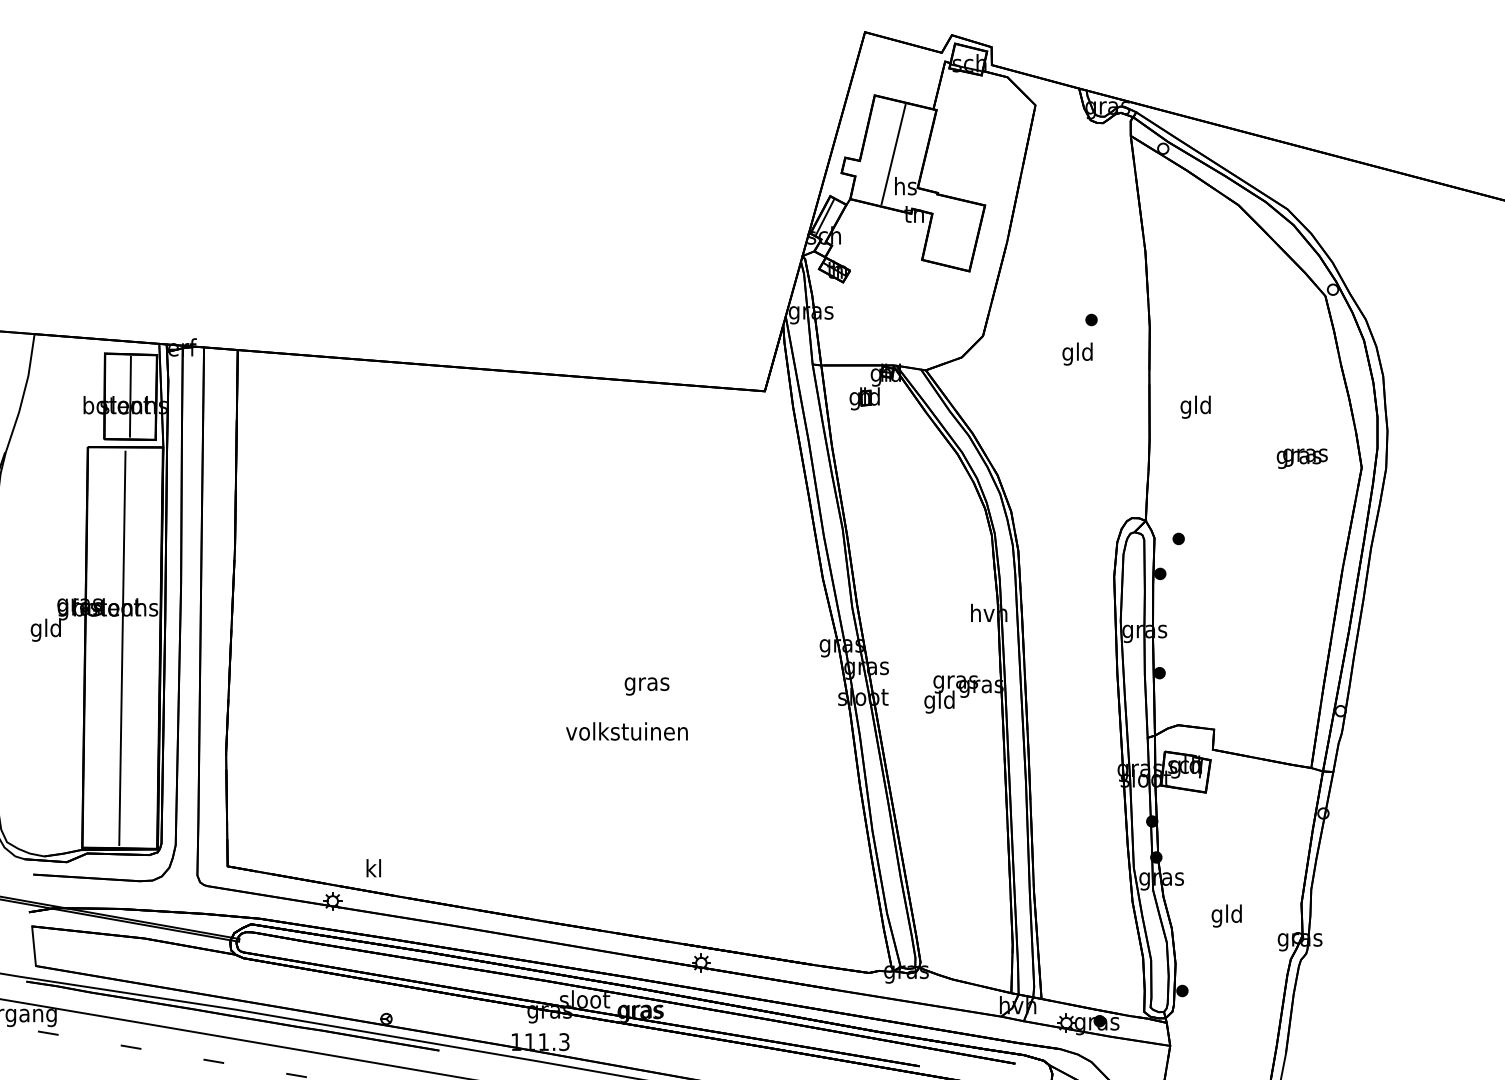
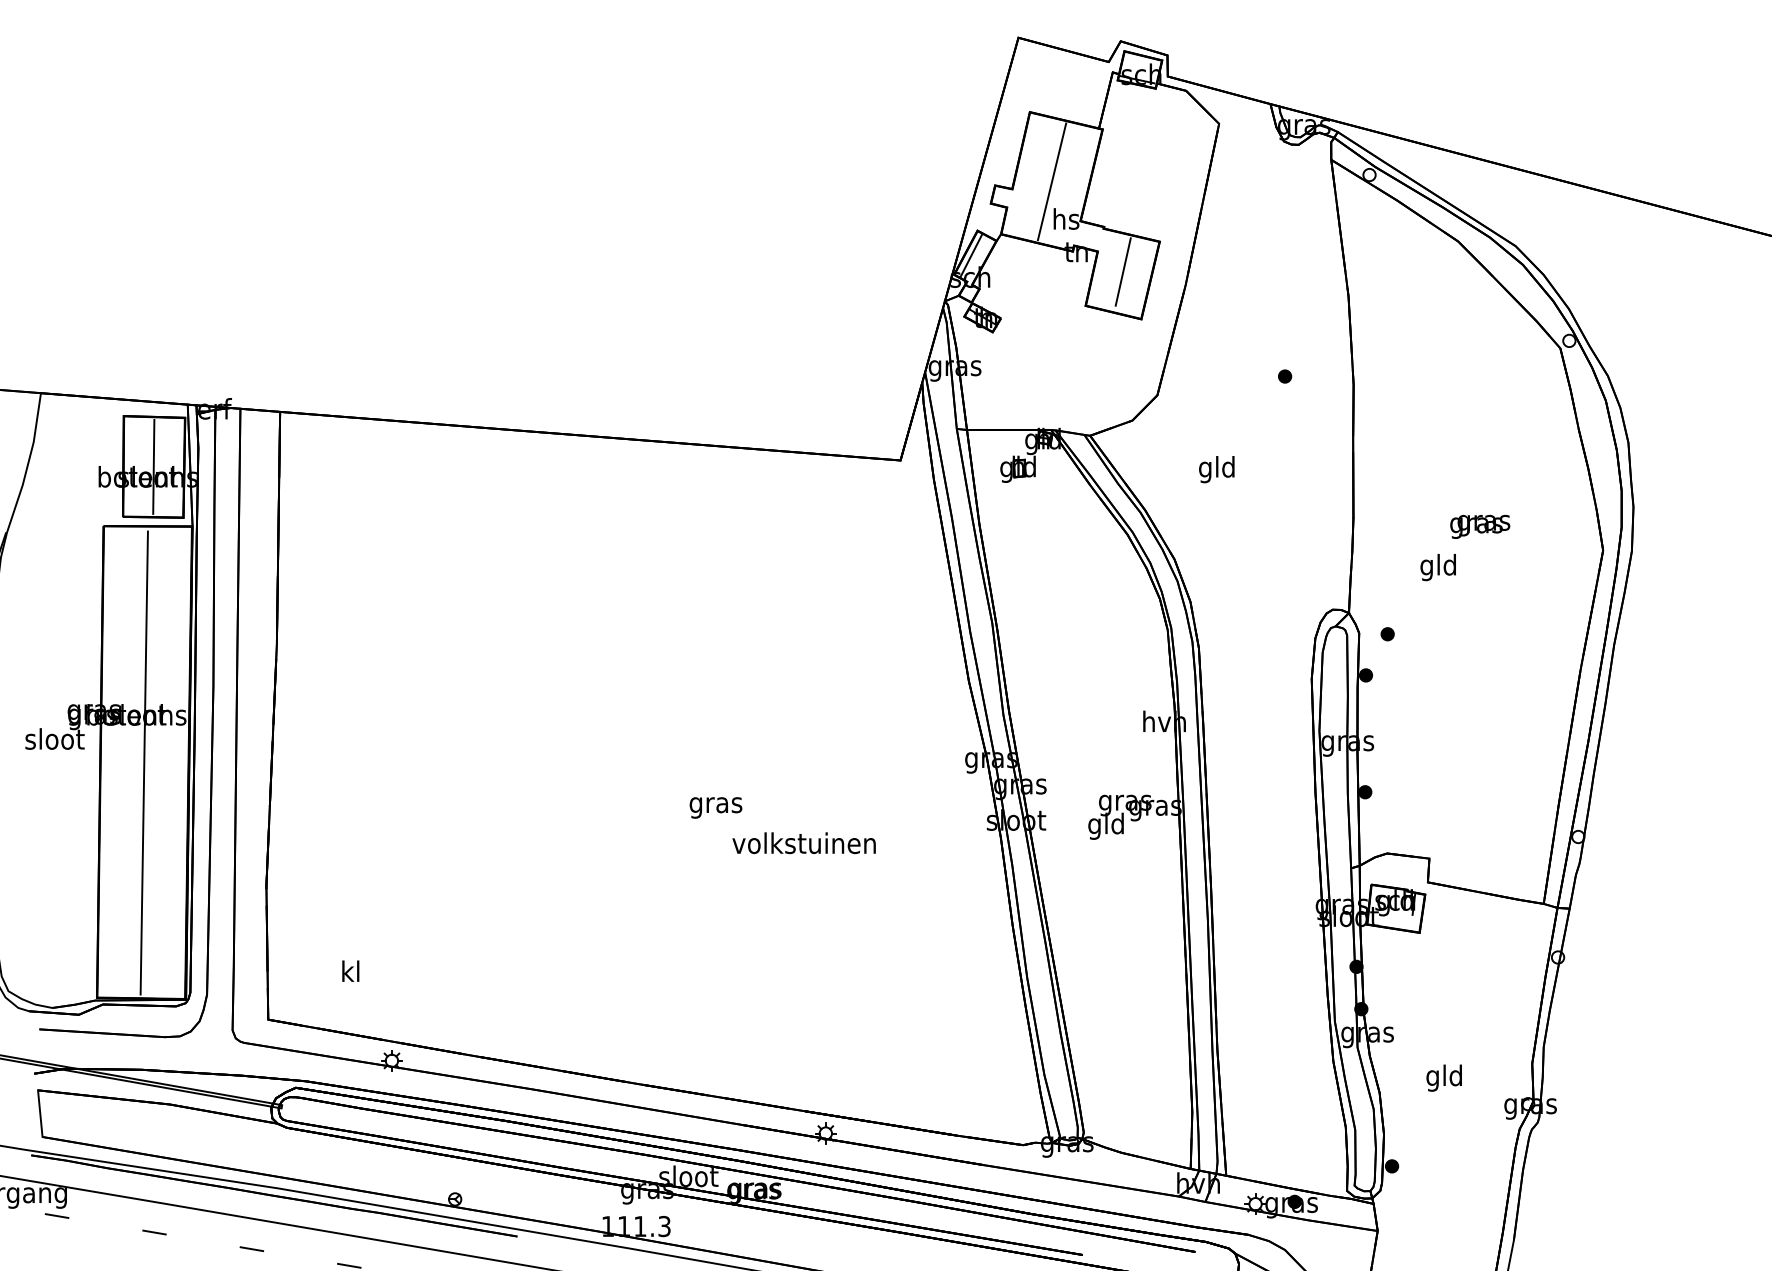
line: (953, 230) -> (1122, 271), added
text: (1077, 353) -> (1216, 468), moved
text: (1195, 406) -> (1438, 566), moved
text: (1301, 458) -> (1479, 526), moved
text: (46, 629) -> (54, 740), gld -> sloot
text: (646, 686) -> (715, 807), moved
text: (626, 731) -> (803, 843), moved
text: (373, 868) -> (350, 971), moved

